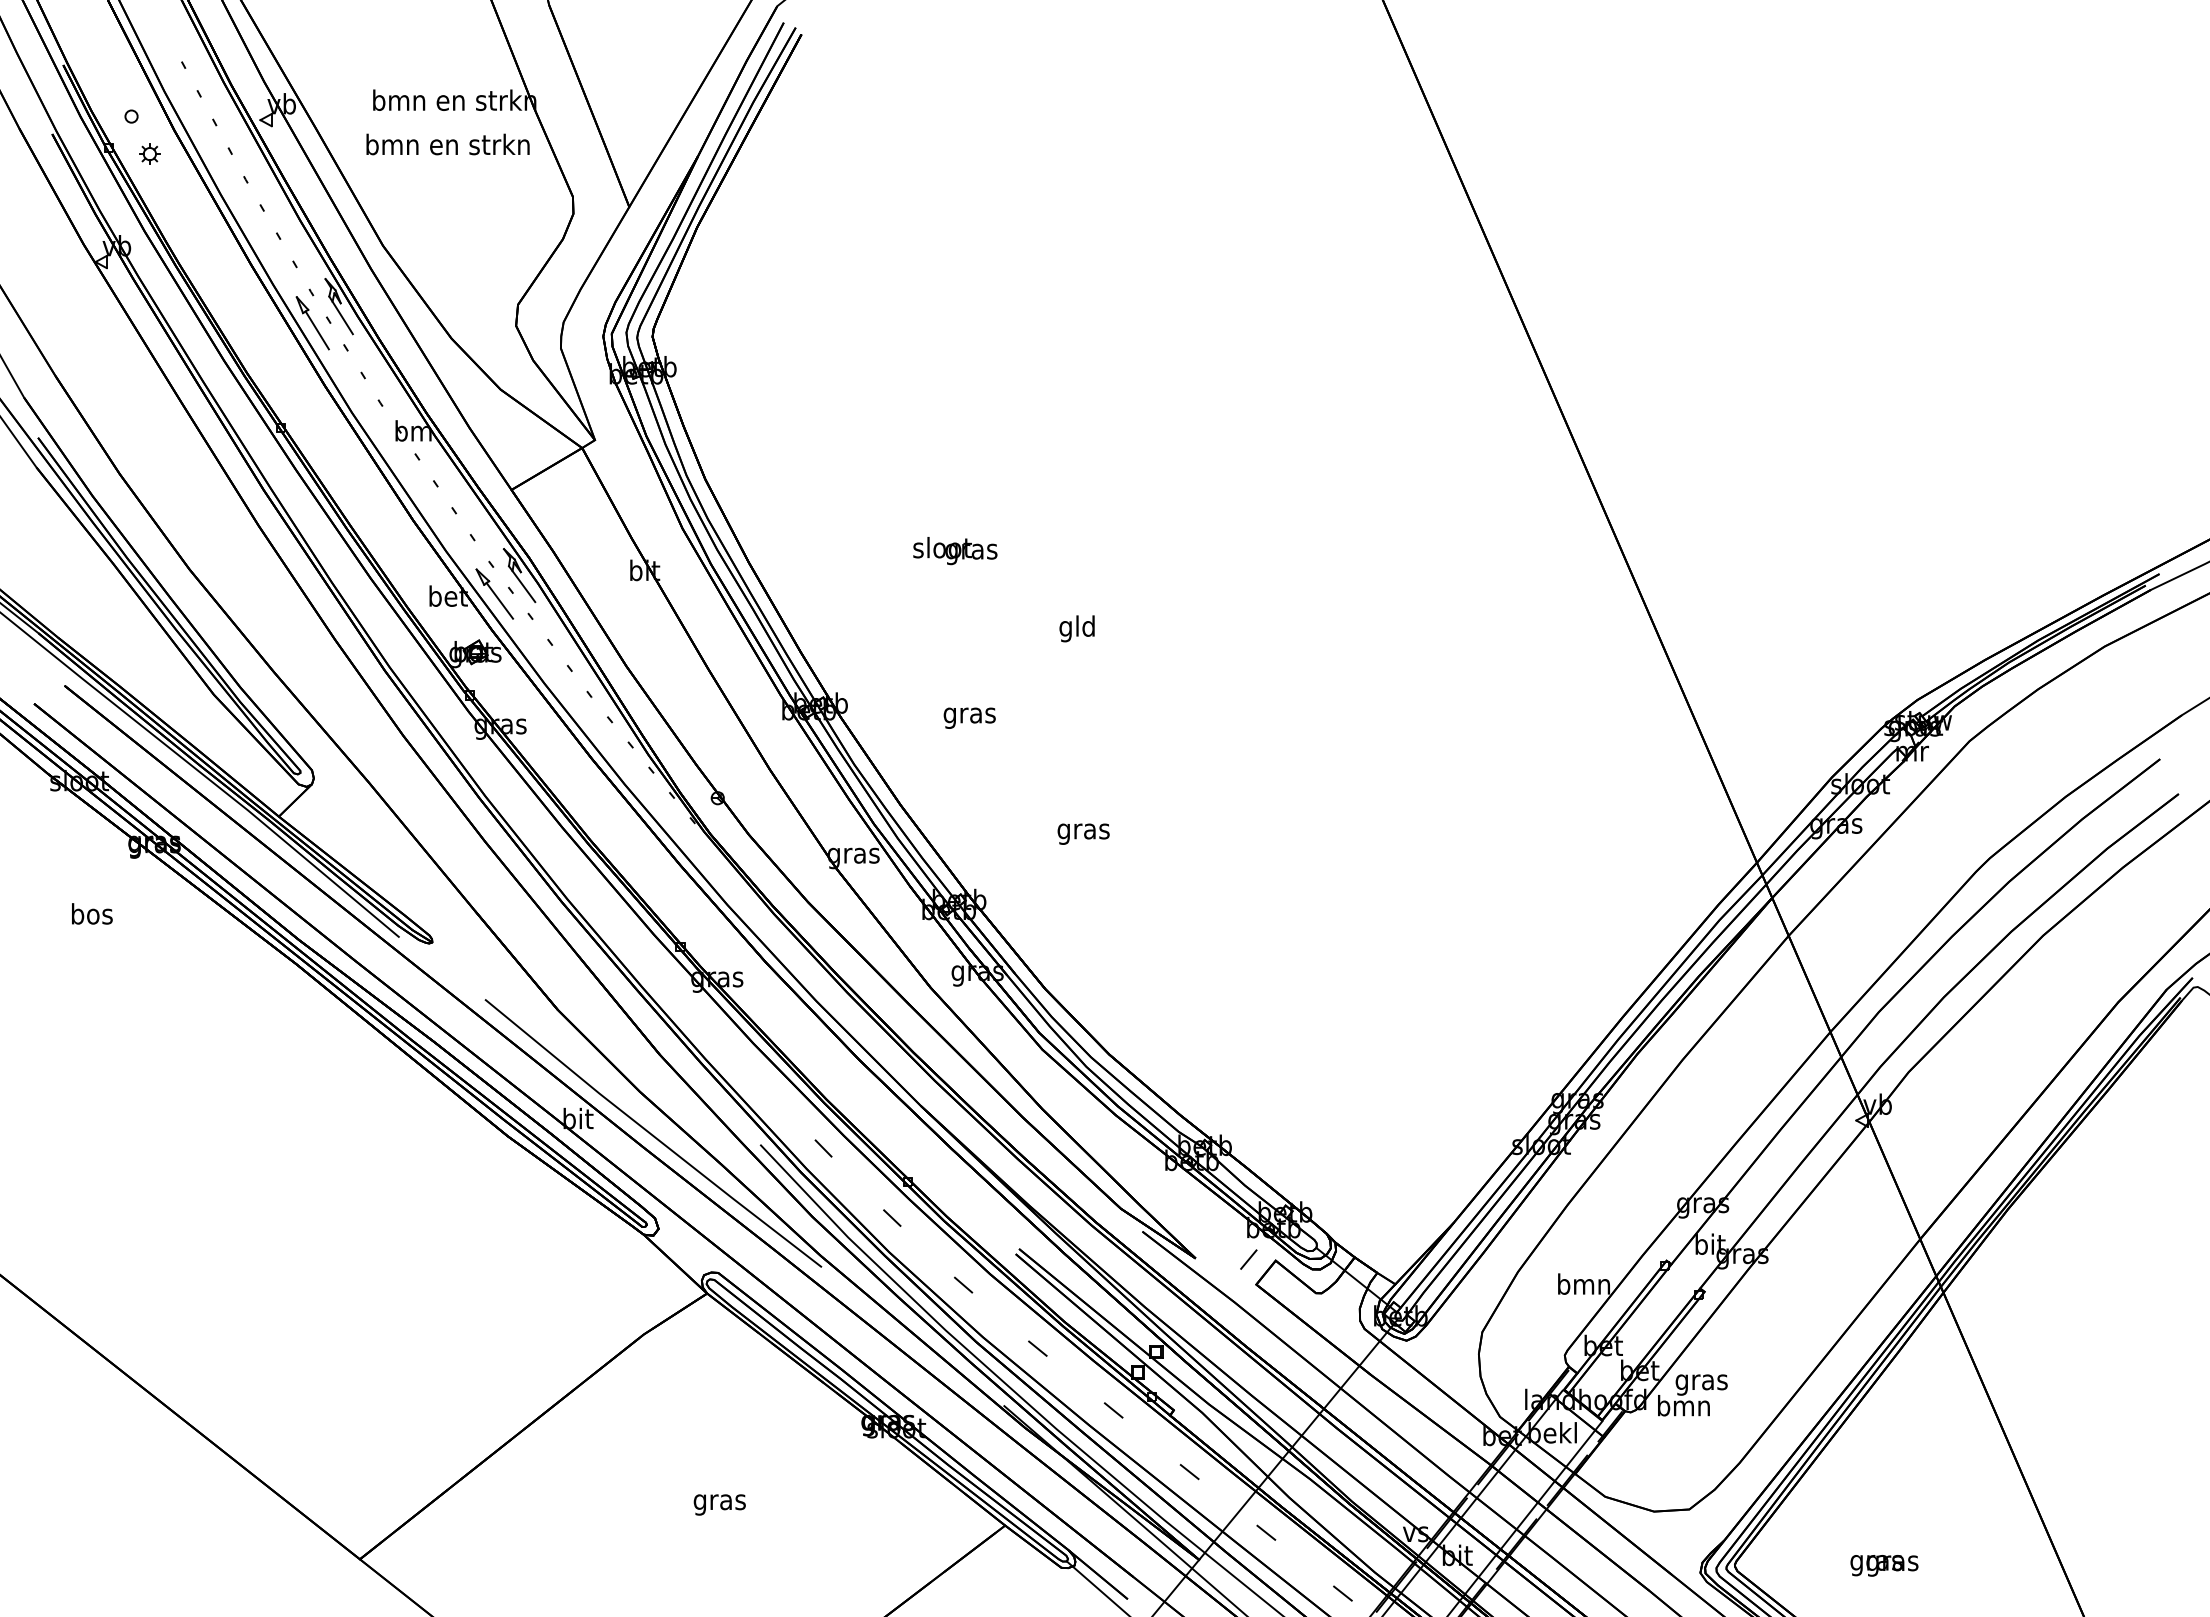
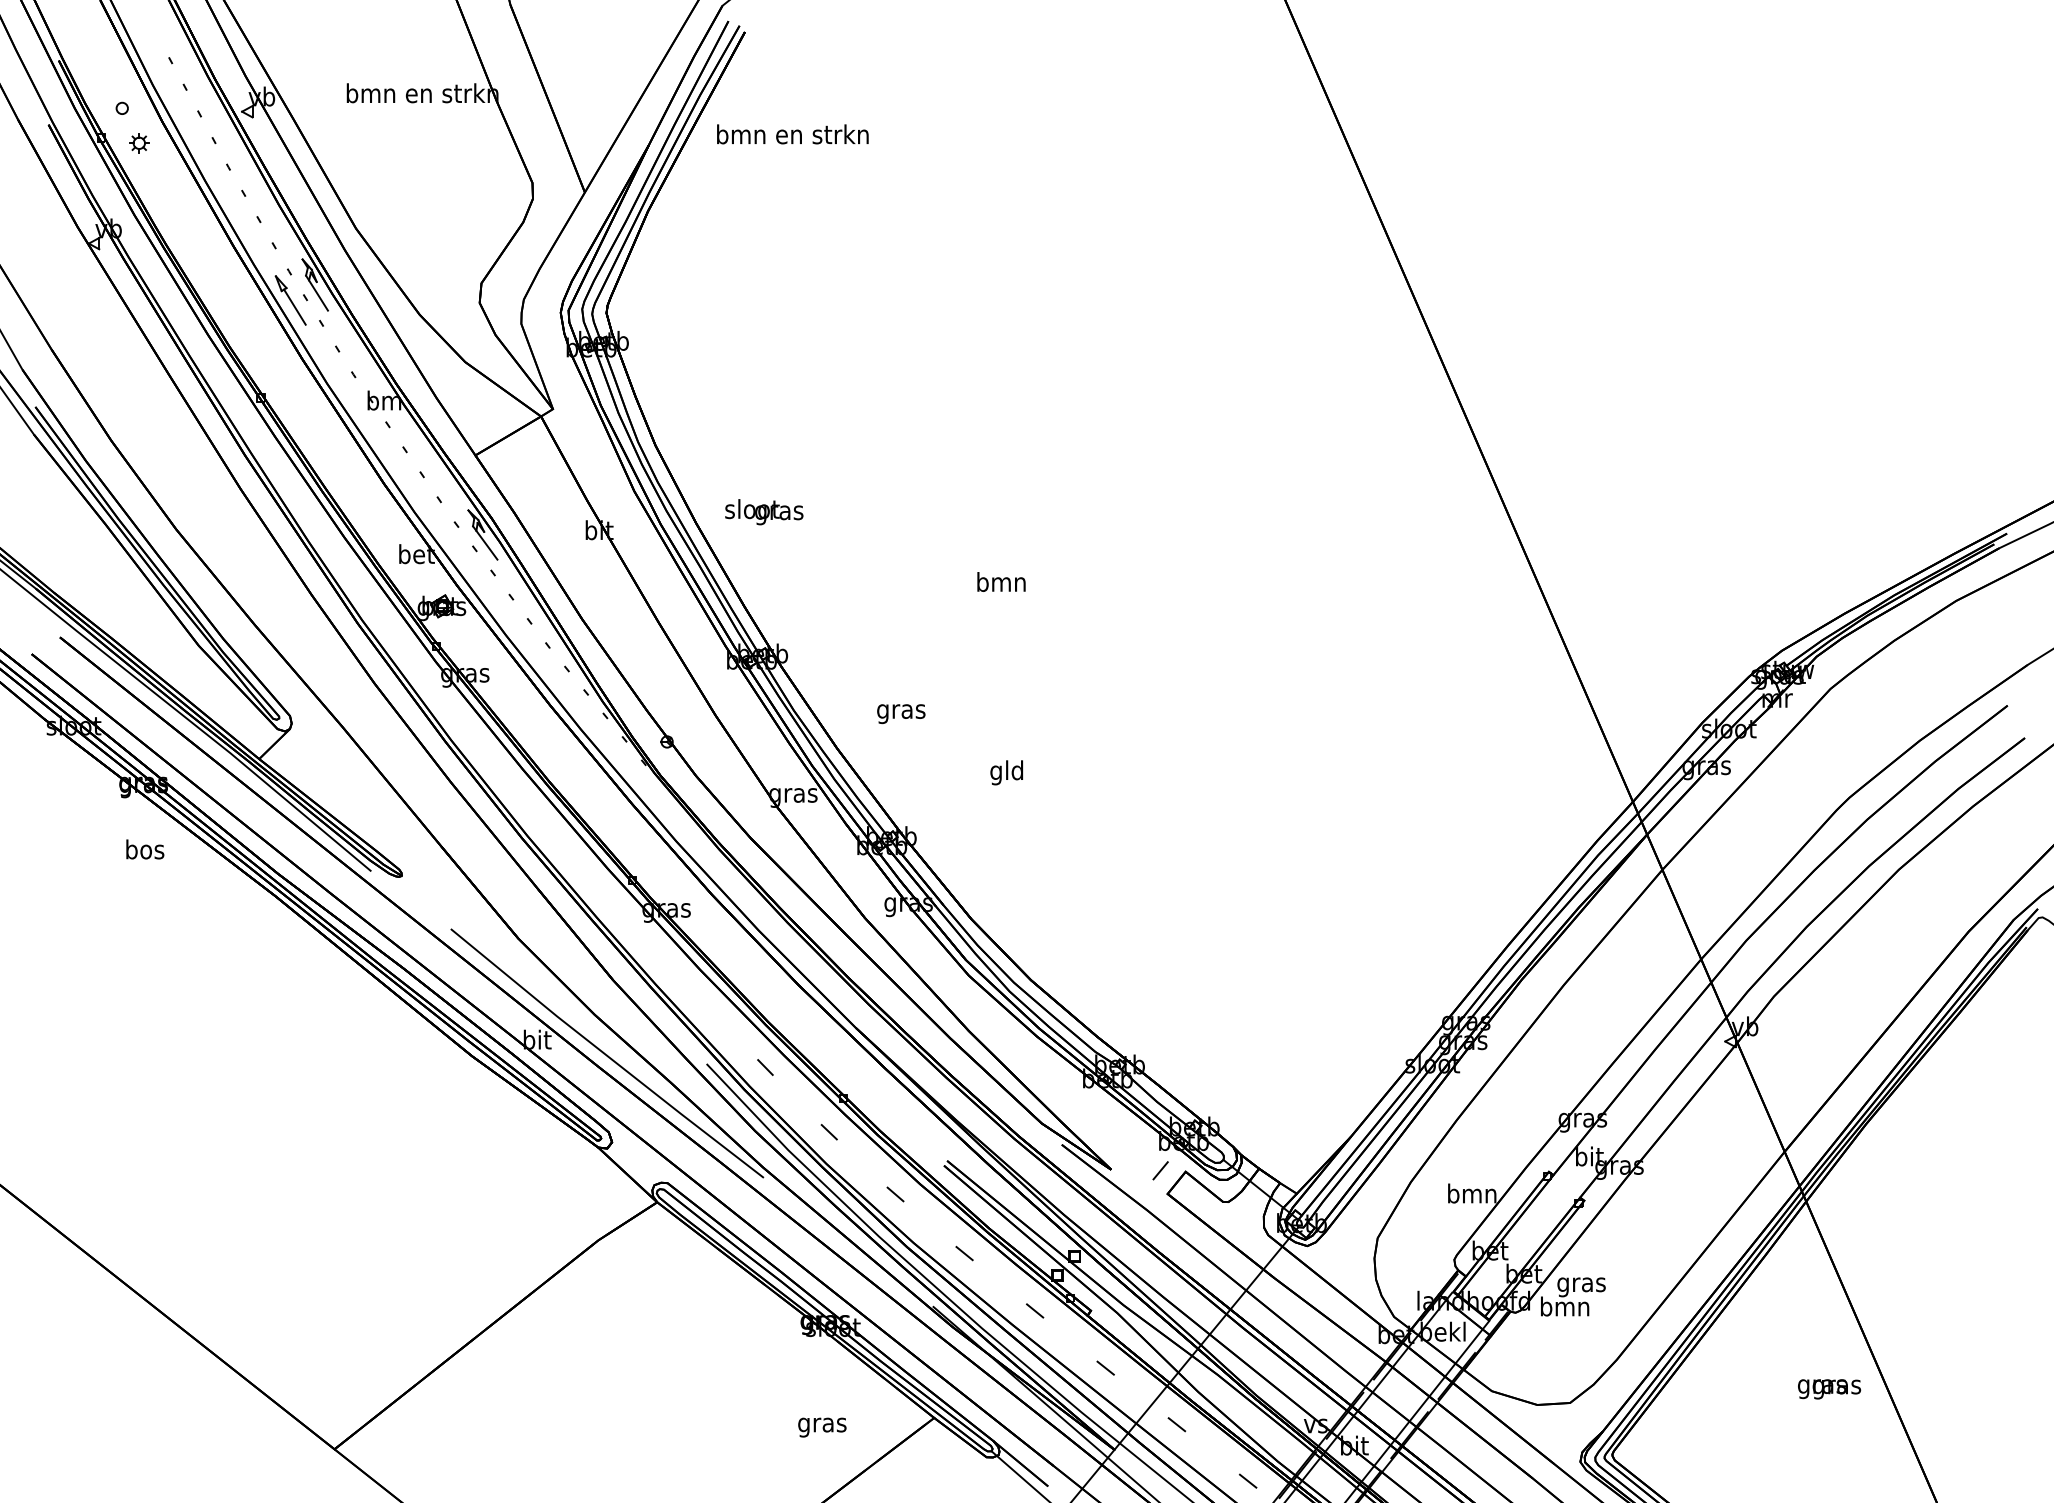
text: (447, 144) -> (792, 134), moved
text: (955, 551) -> (764, 512), moved
part: (494, 593) -> (459, 551), removed
text: (1077, 628) -> (1001, 584), gld -> bmn
text: (969, 717) -> (901, 713), moved
text: (1083, 831) -> (1007, 772), gras -> gld
text: (92, 913) -> (145, 849), moved
text: (719, 1504) -> (822, 1427), moved
text: (1884, 1565) -> (1829, 1389), moved

